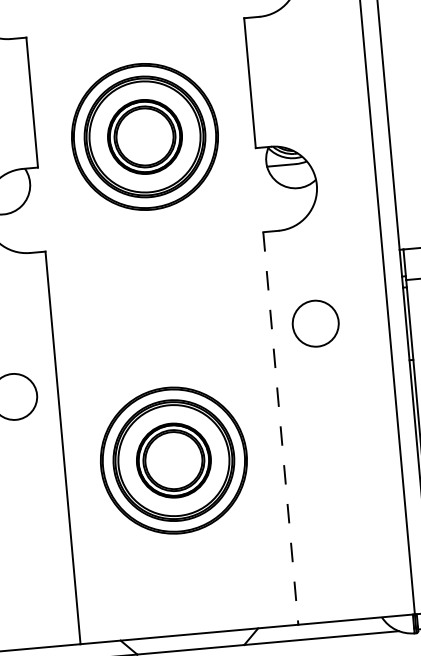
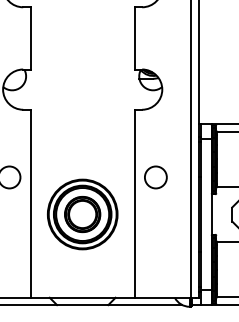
part: (144, 136) -> (82, 59), removed
circle: (314, 323) -> (155, 177), moved
line: (280, 427) -> (134, 203), dashed -> solid

